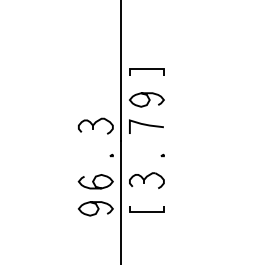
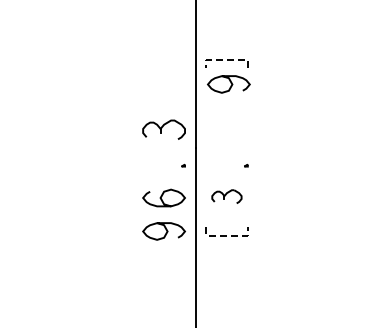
line: (146, 69) -> (226, 59), solid -> dashed
curve: (148, 99) -> (230, 83), moved
curve: (147, 126) -> (227, 129), removed
part: (146, 180) -> (226, 196), size x0.7
line: (146, 212) -> (226, 235), solid -> dashed

